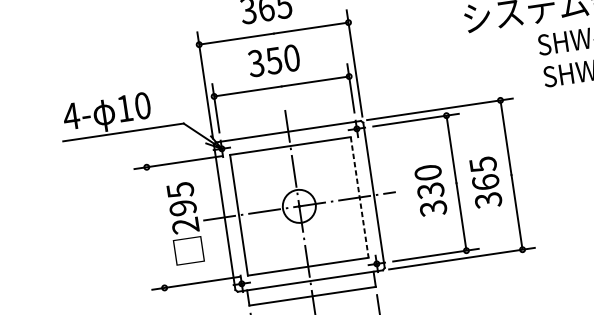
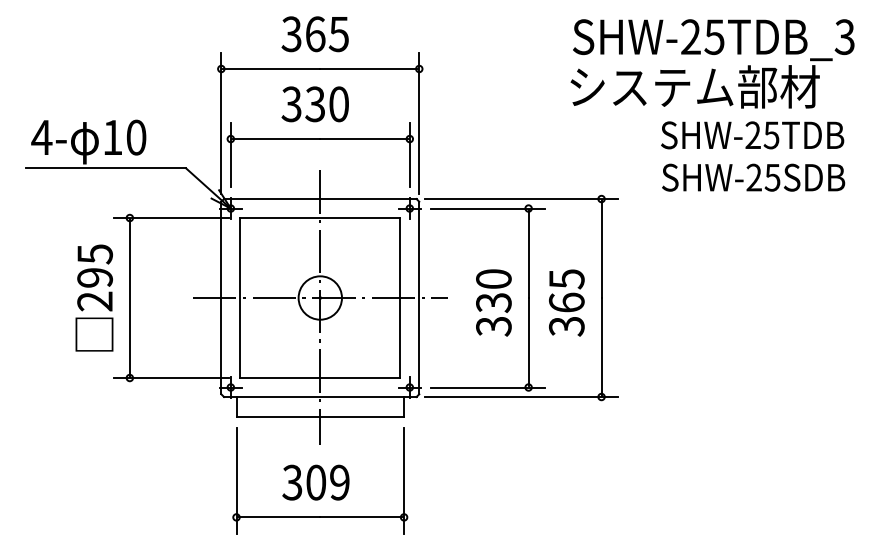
text: (274, 60) -> (315, 103), 350 -> 330
line: (359, 197) -> (400, 298), dashed -> solid
text: (184, 222) -> (94, 297), moved
line: (155, 227) -> (129, 297), added

